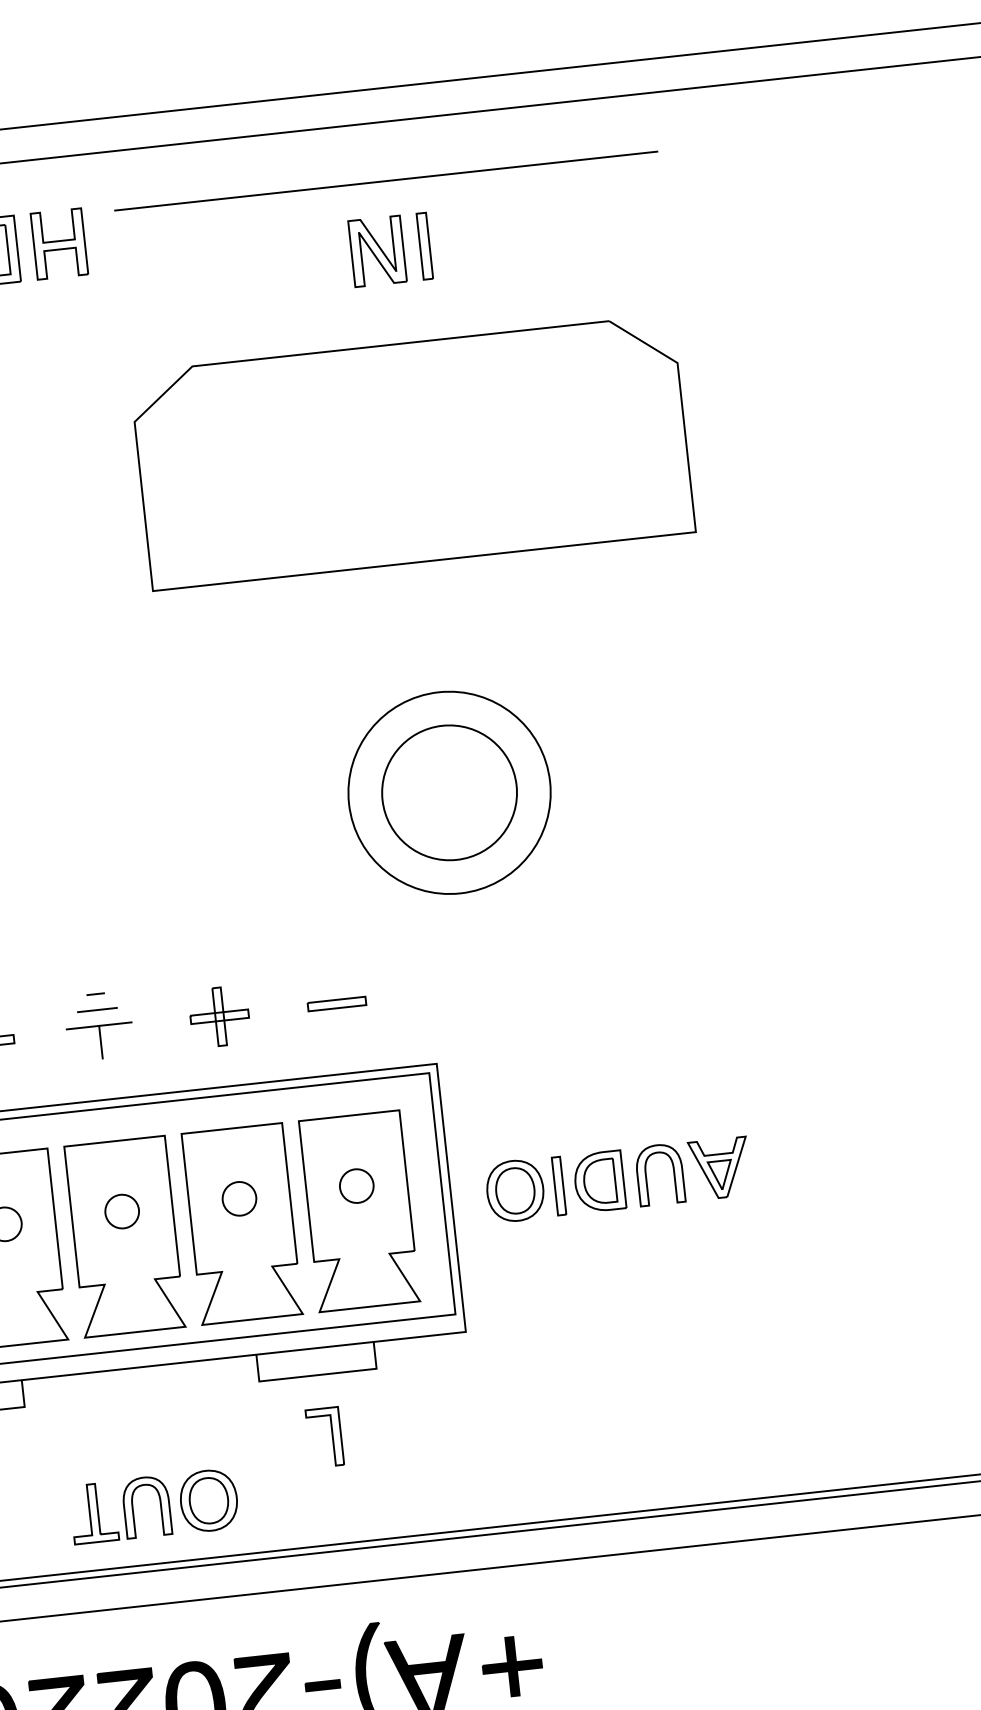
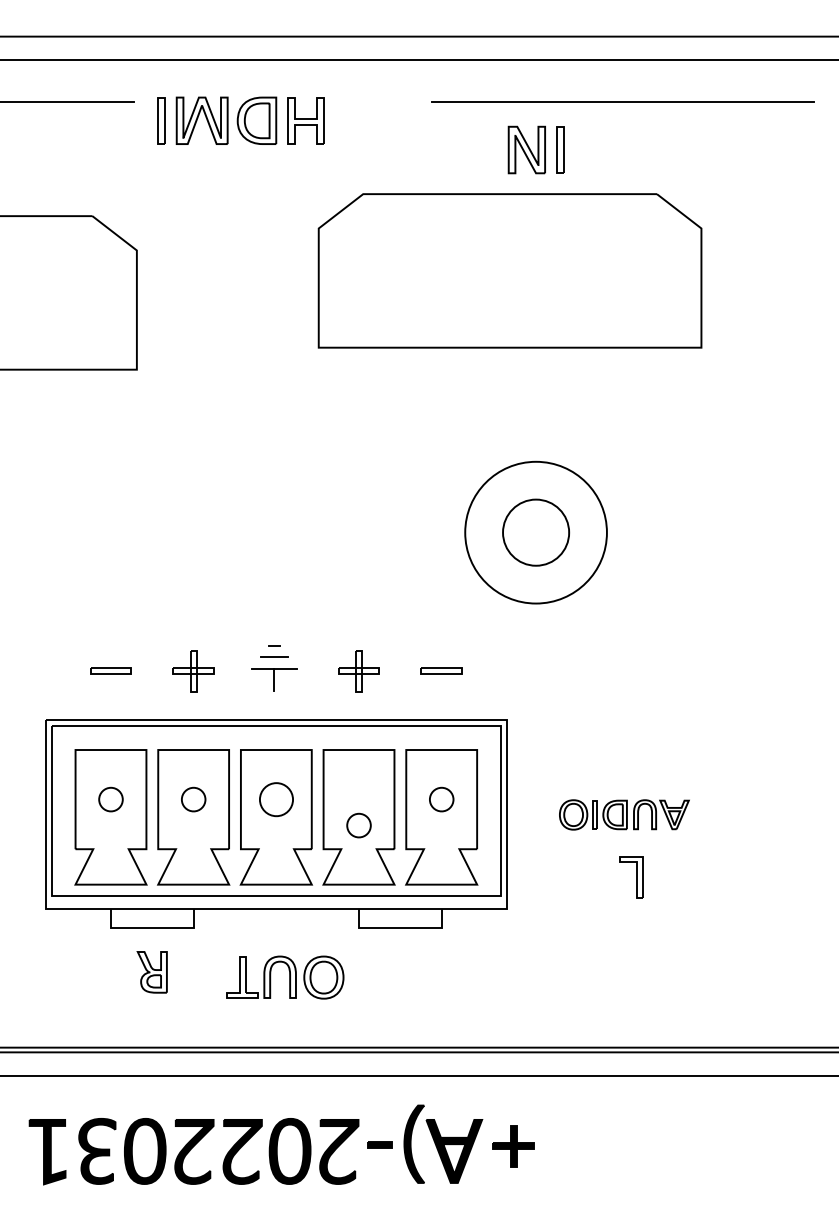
line: (385, 180) -> (622, 101), moved
part: (411, 452) -> (509, 270), moved
circle: (448, 792) -> (535, 532), size x0.7
part: (618, 1179) -> (624, 814), size x0.7
part: (238, 1198) -> (358, 825), moved
part: (120, 1211) -> (275, 799), size x1.4
part: (324, 1437) -> (631, 877), moved
part: (154, 1506) -> (285, 977), moved

